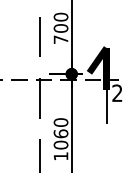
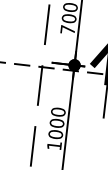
text: (60, 133) -> (56, 122), 1060 -> 1000

